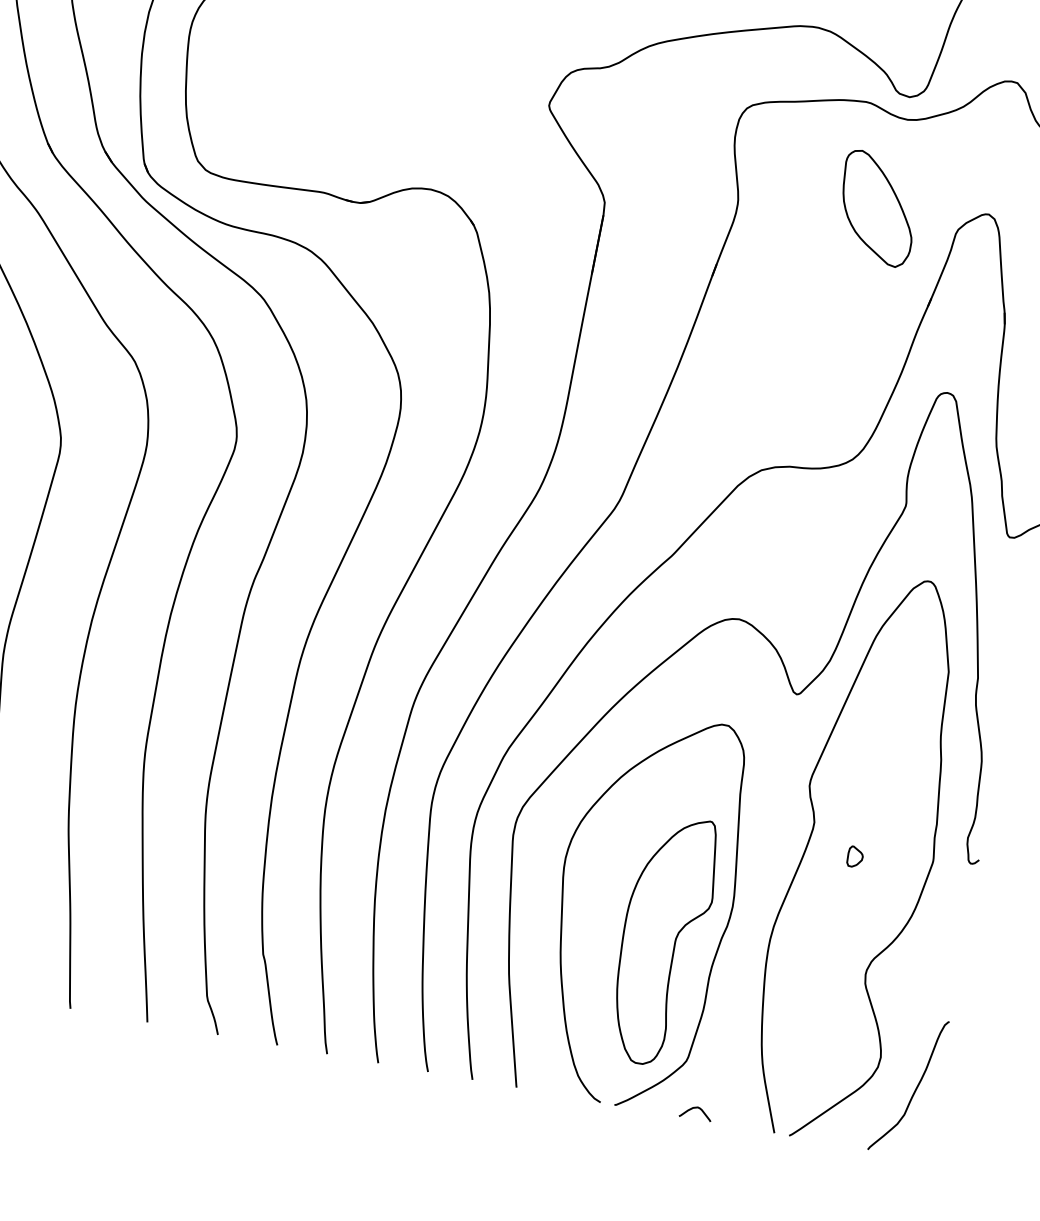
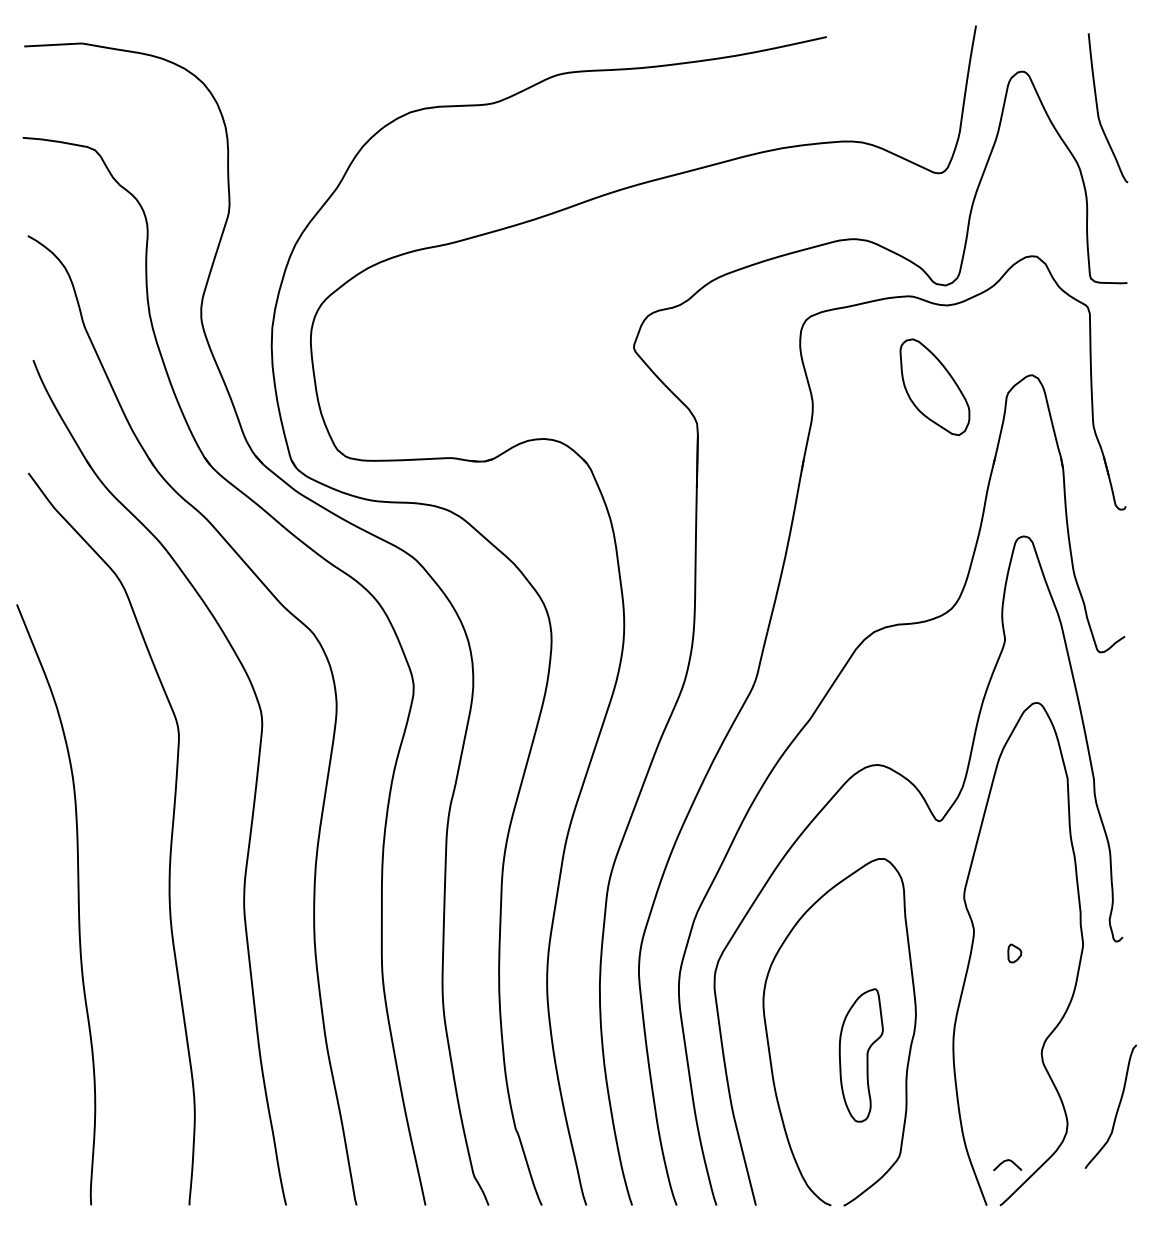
part: (663, 940) -> (861, 1055), size x0.6
curve: (915, 1087) -> (1117, 1107), moved
curve: (696, 1108) -> (1007, 1161), moved

